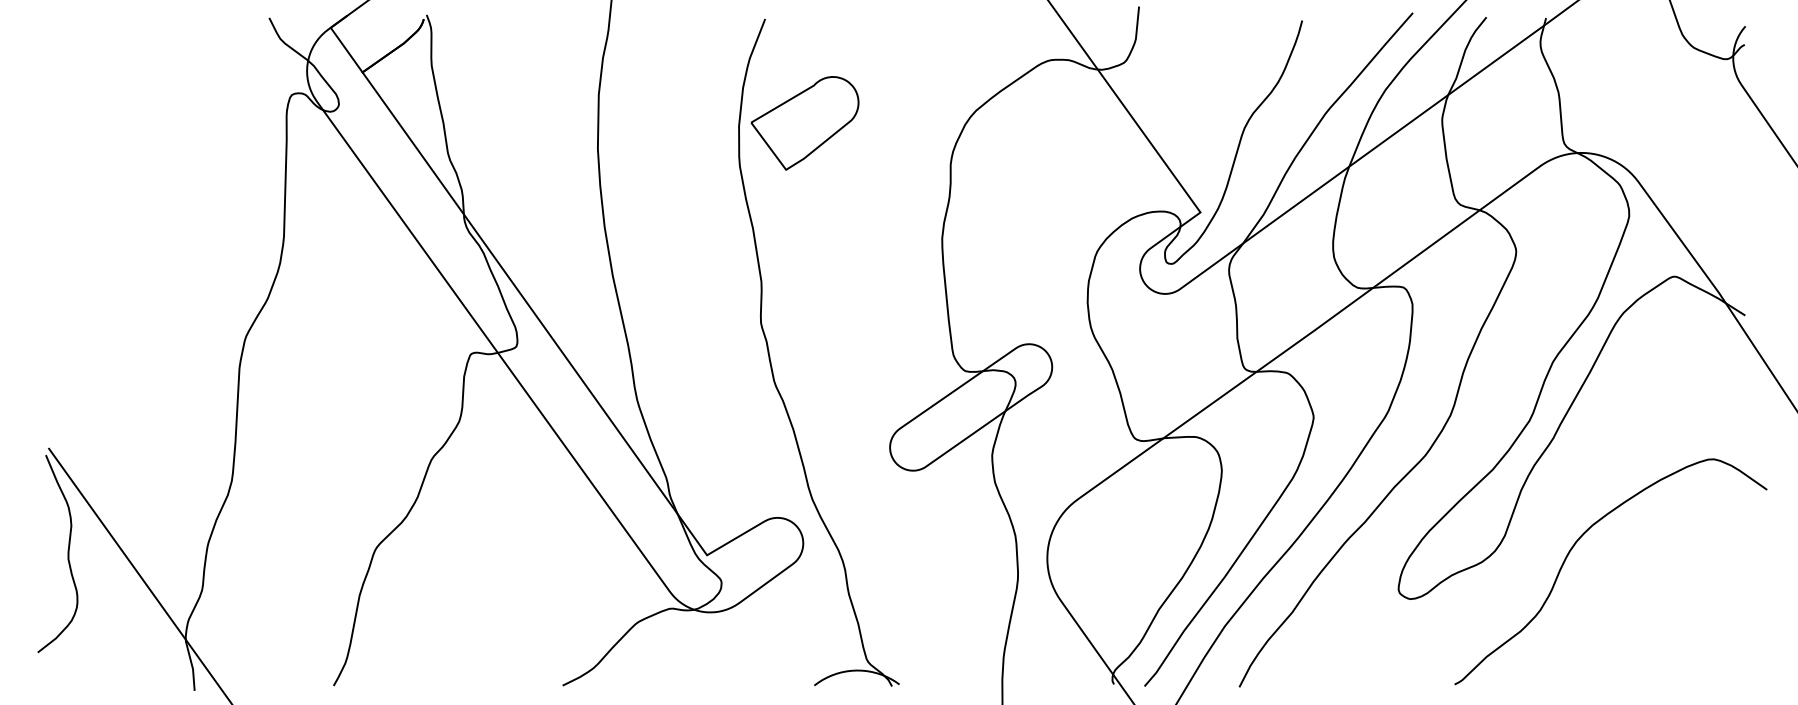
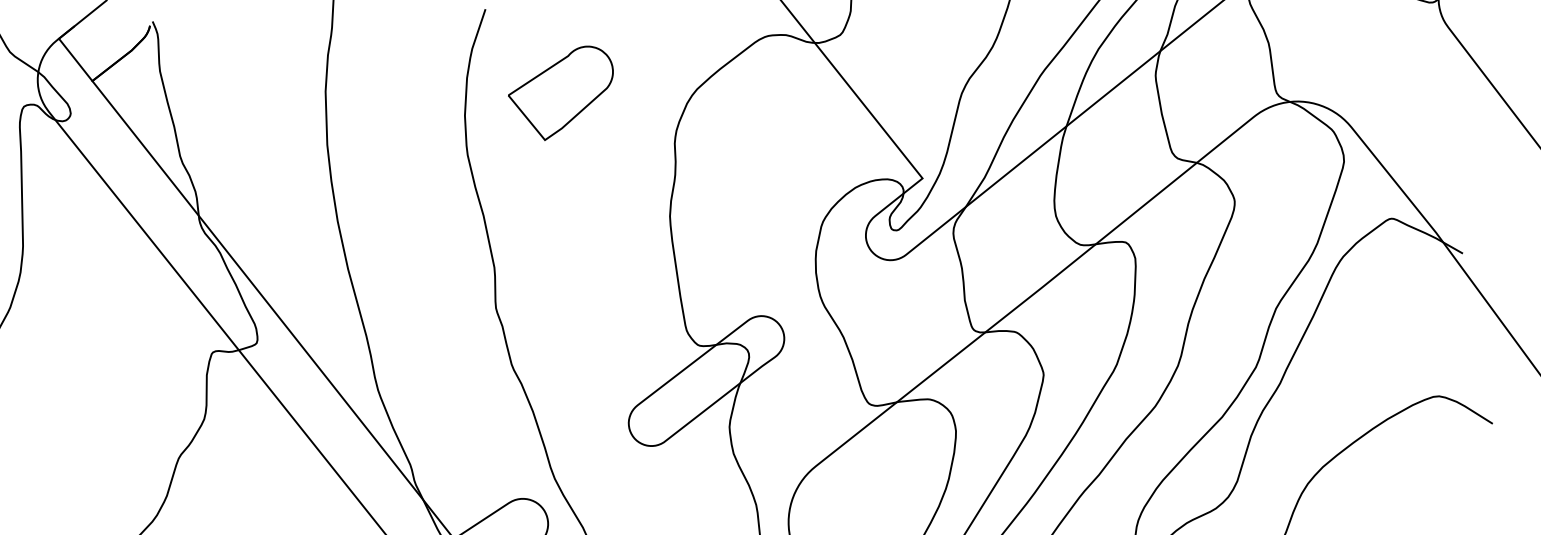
part: (804, 123) -> (560, 93), moved

